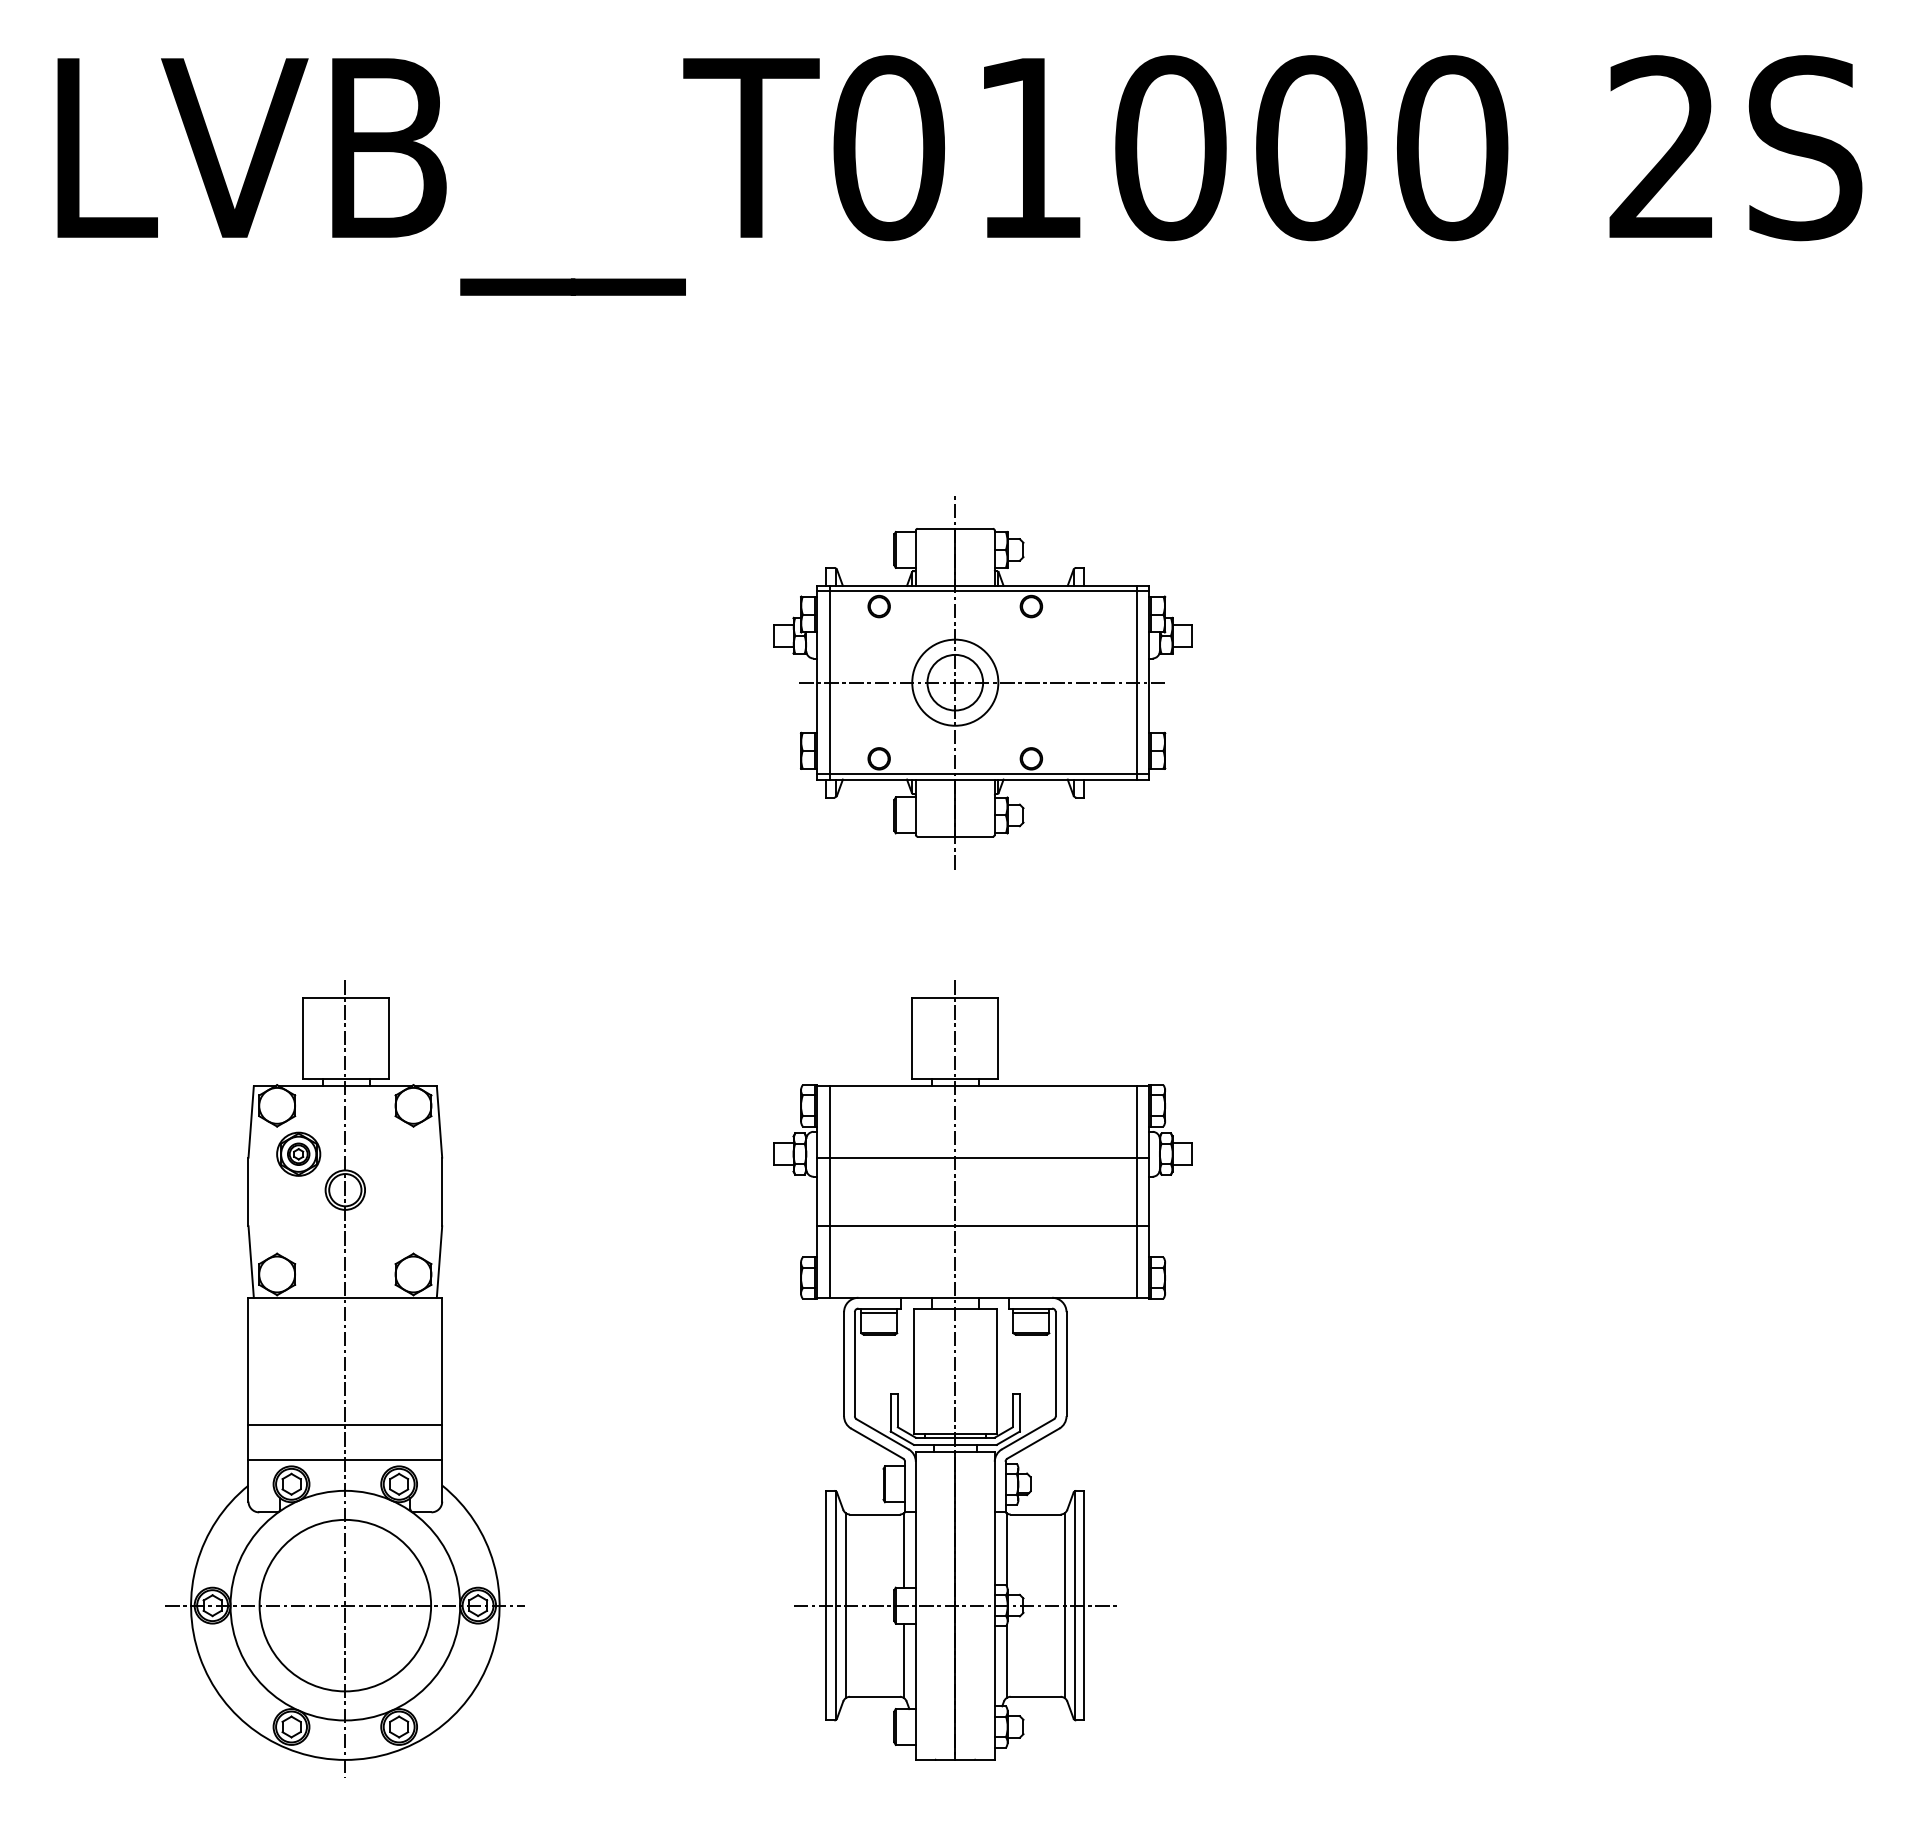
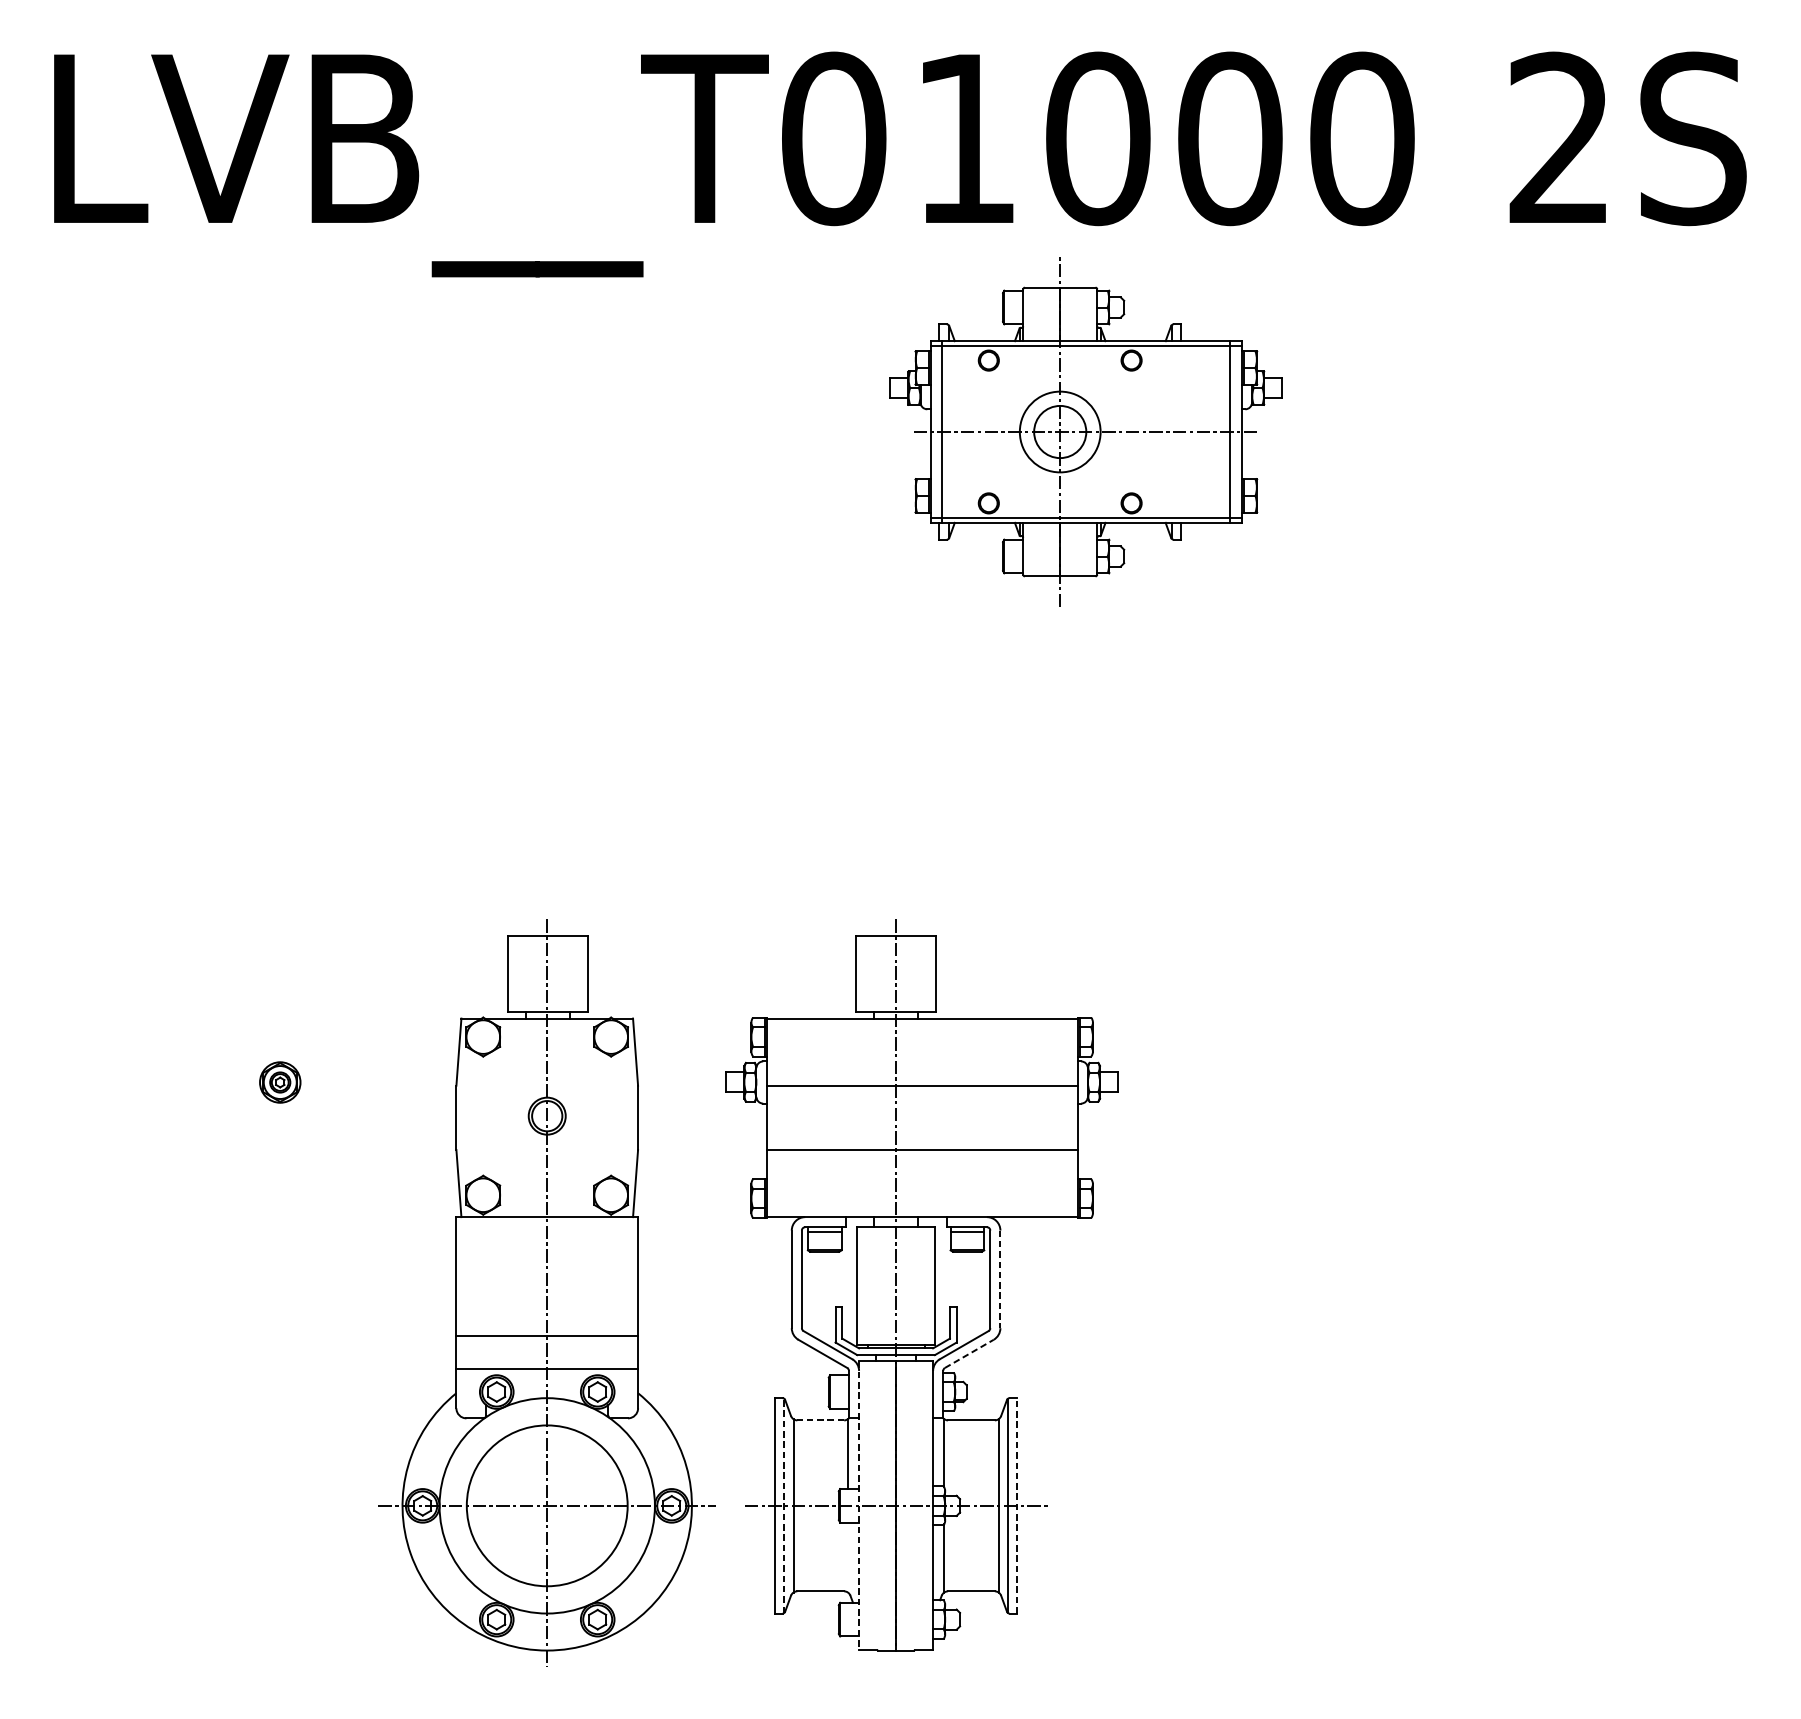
part: (982, 682) -> (1085, 431), moved
line: (829, 1191) -> (778, 1117), removed
line: (1136, 1191) -> (1066, 1117), removed
line: (1066, 1364) -> (1000, 1279), solid -> dashed
part: (344, 1378) -> (546, 1292), moved
line: (1033, 1443) -> (969, 1353), solid -> dashed
line: (874, 1514) -> (820, 1420), solid -> dashed
line: (836, 1605) -> (784, 1505), solid -> dashed
line: (915, 1605) -> (858, 1505), solid -> dashed
line: (1084, 1605) -> (1017, 1505), solid -> dashed
line: (904, 1660) -> (848, 1557), removed

